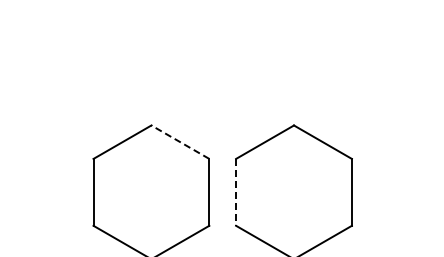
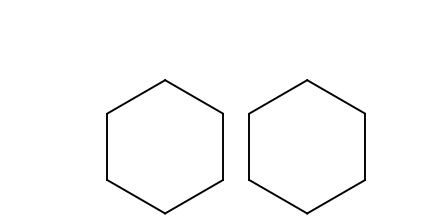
line: (179, 141) -> (193, 96), dashed -> solid
line: (236, 192) -> (249, 146), dashed -> solid

